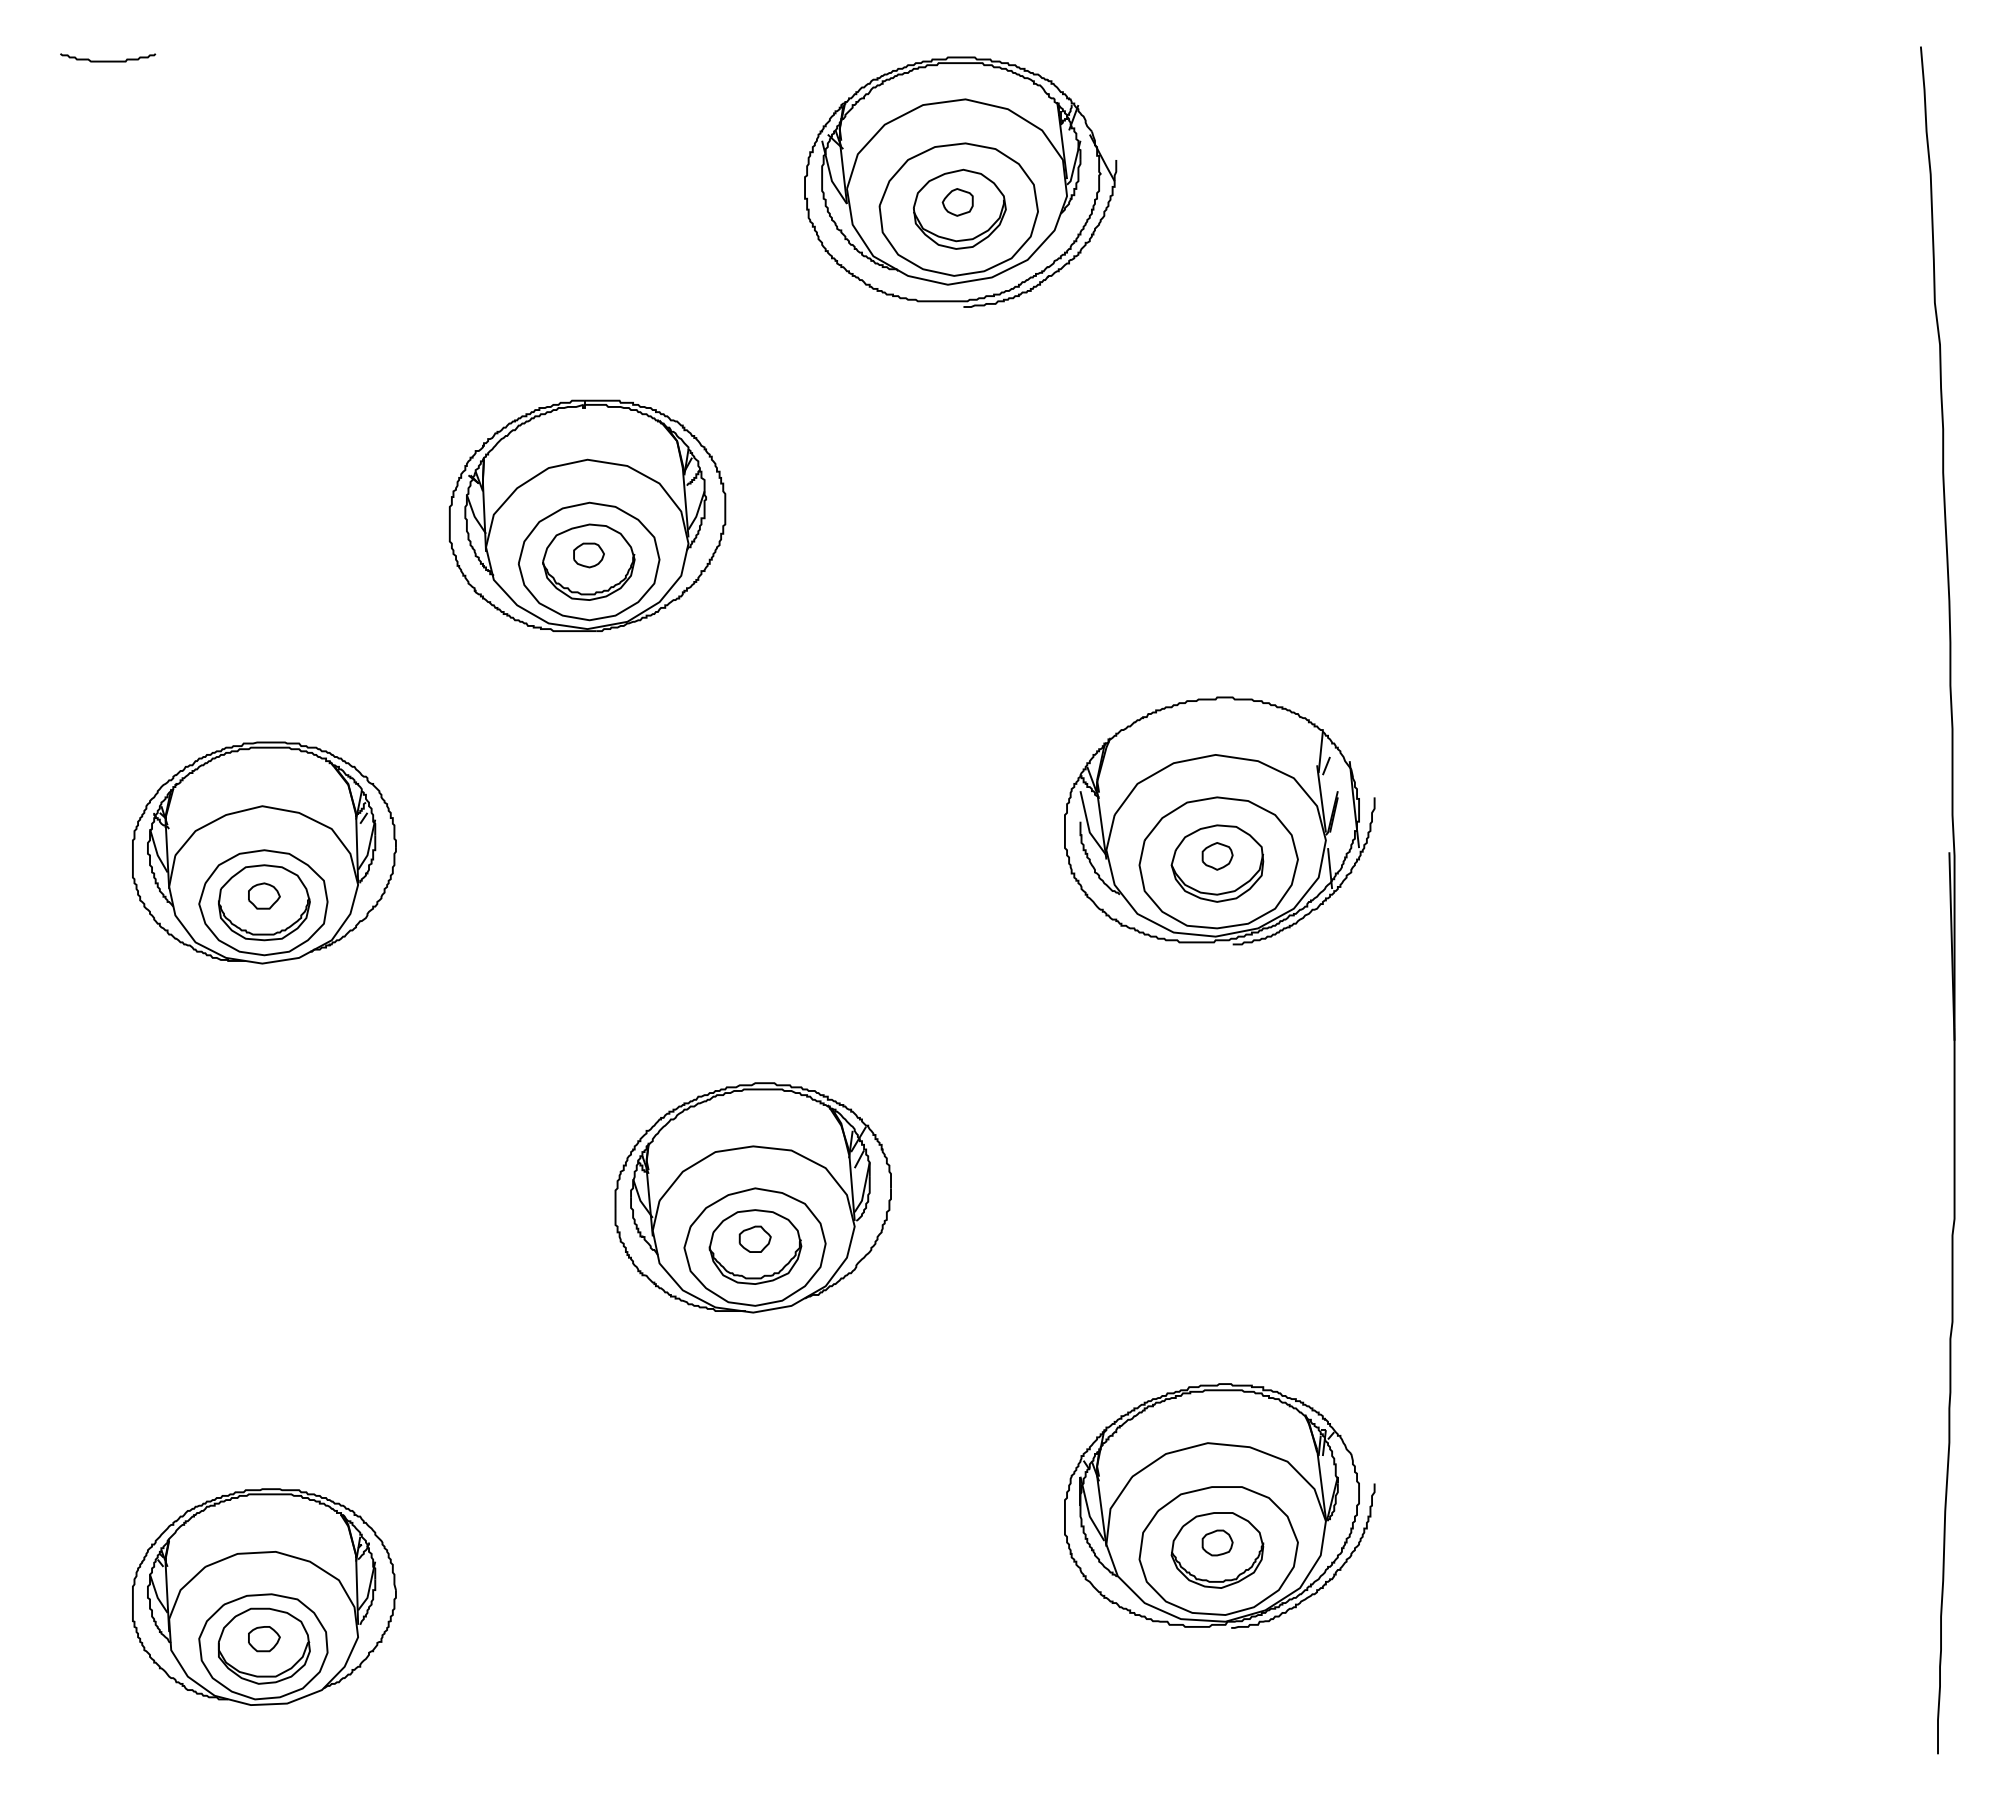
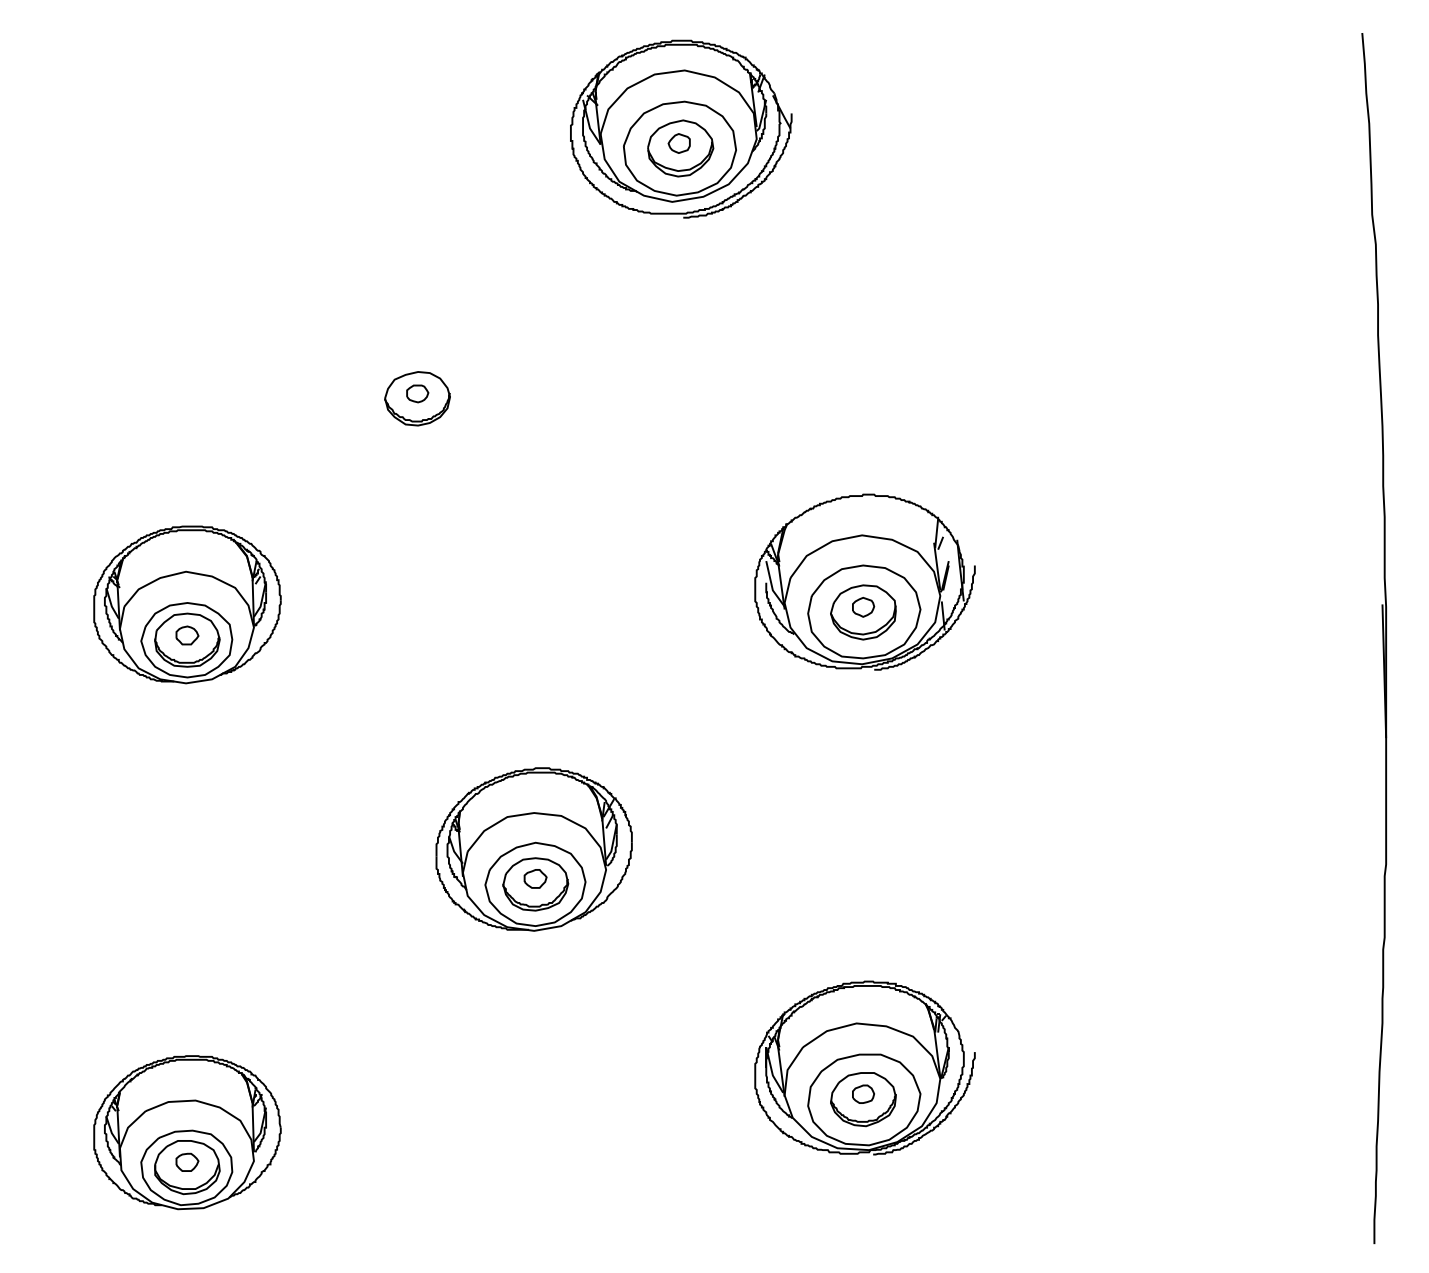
curve: (108, 60) -> (76, 42), removed
part: (587, 515) -> (416, 365), removed

